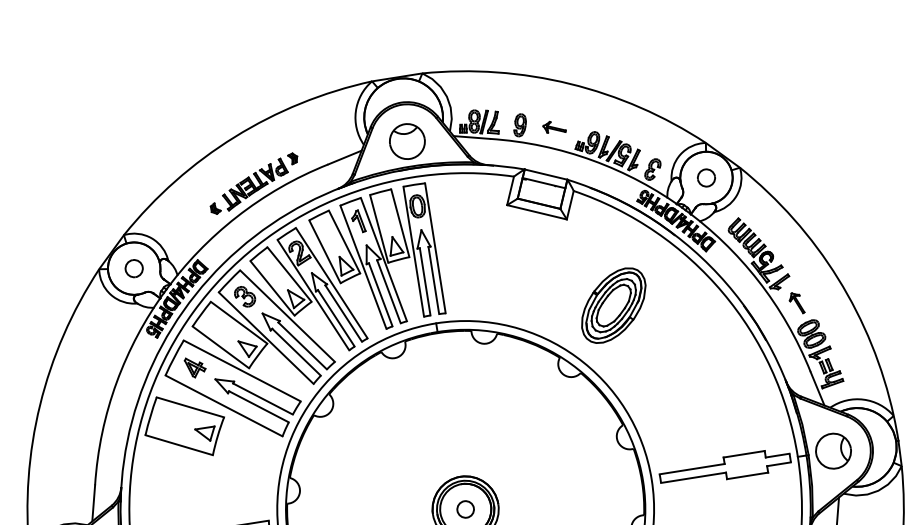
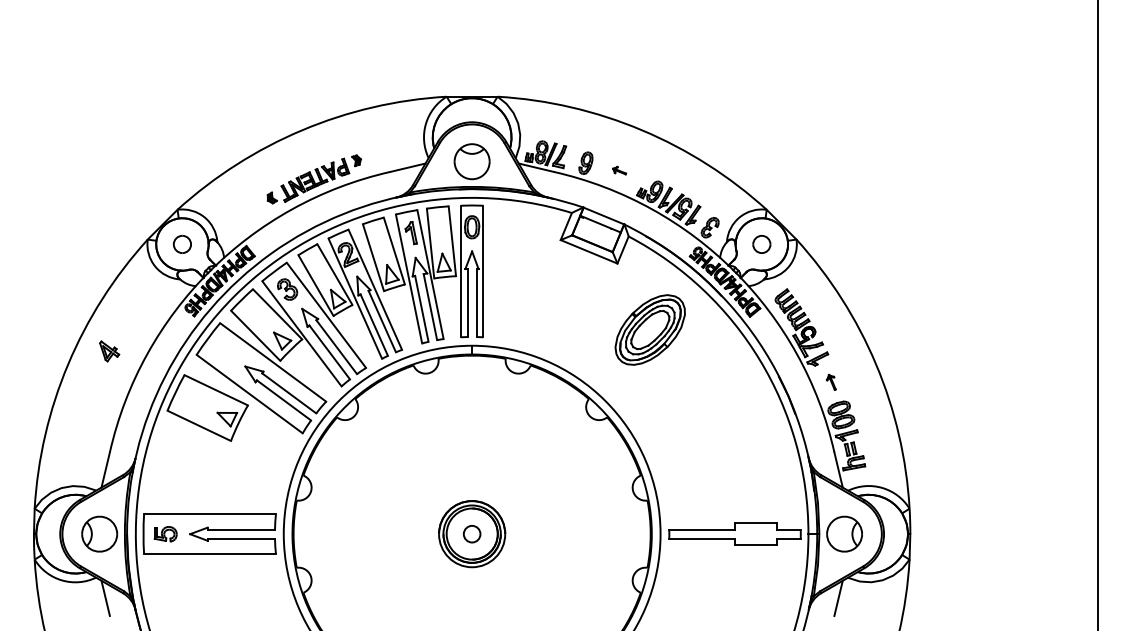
part: (554, 127) -> (619, 170), size x0.6
part: (796, 303) -> (831, 382), size x0.7
part: (612, 305) -> (649, 329), moved
part: (195, 367) -> (109, 351), moved

